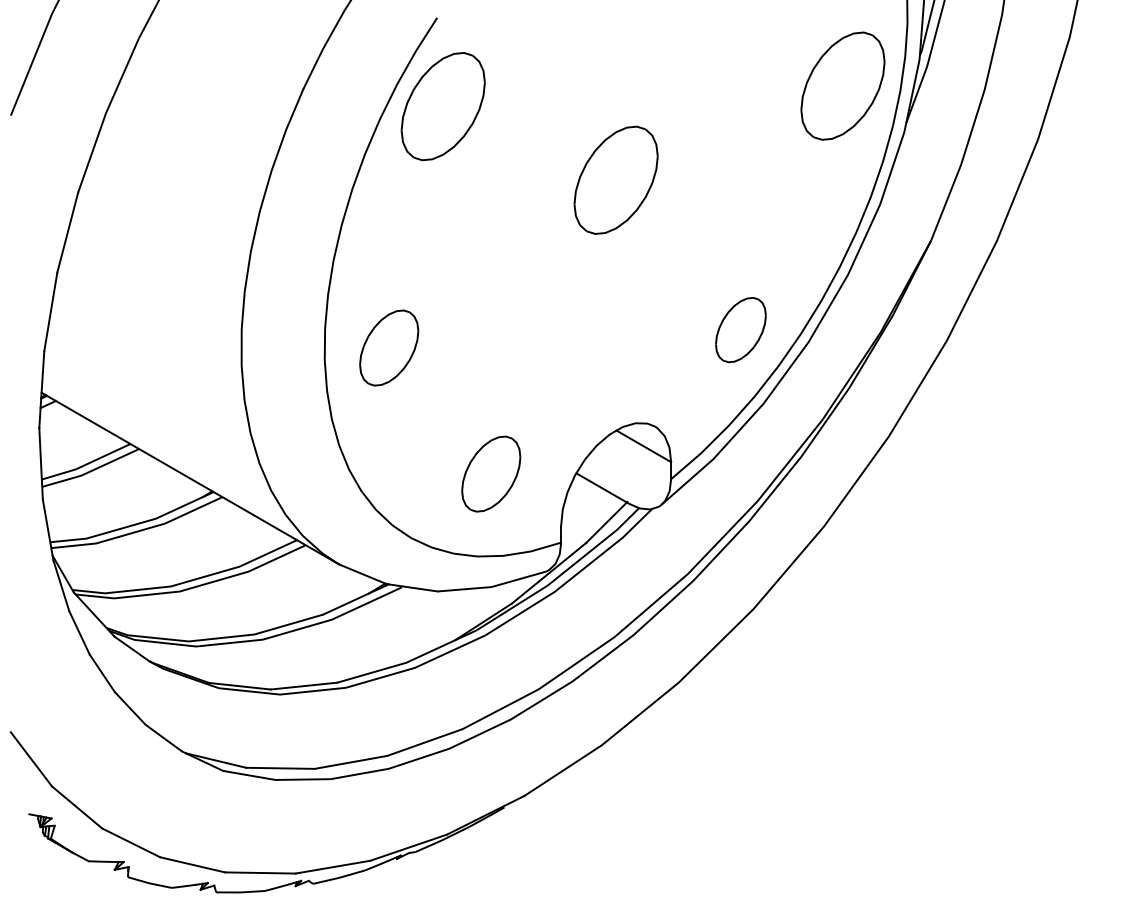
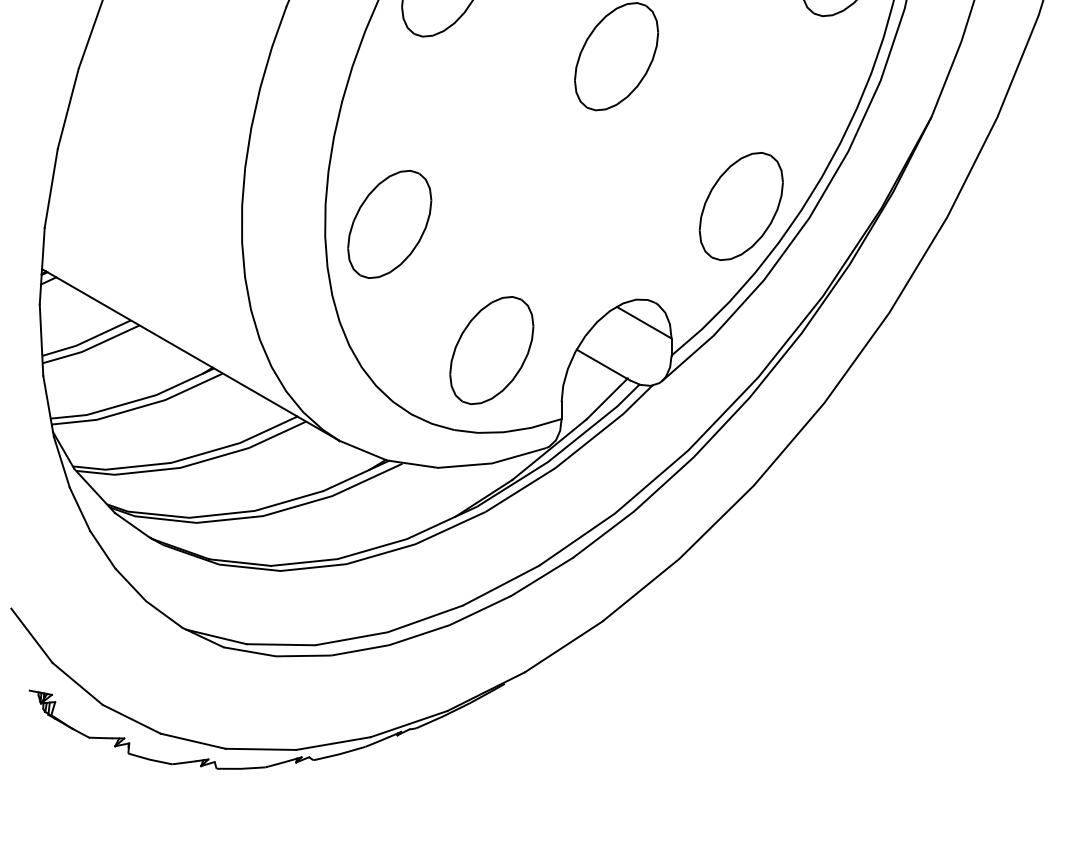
part: (740, 329) -> (740, 205), size x1.67
part: (388, 347) -> (388, 223), size x1.43
part: (490, 473) -> (490, 349), size x1.43

